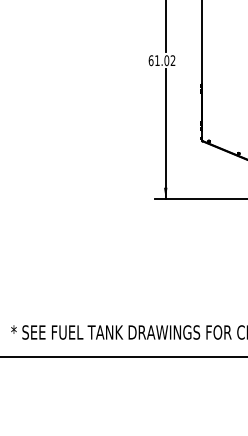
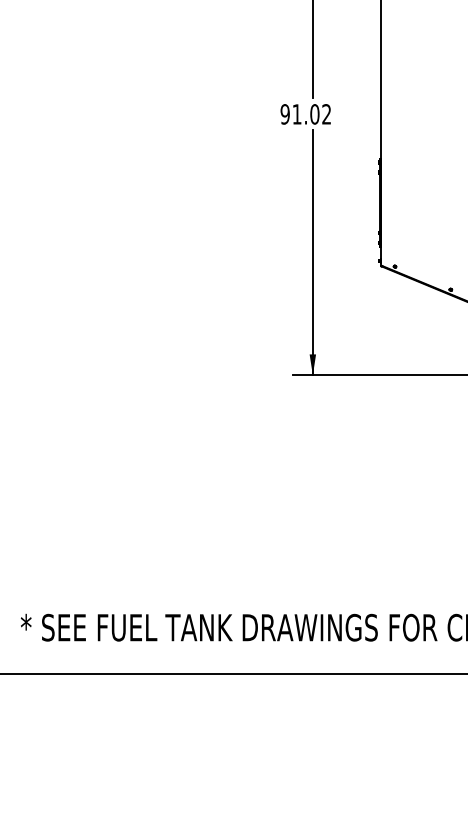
text: (150, 60) -> (284, 114), 61.02 -> 91.02

